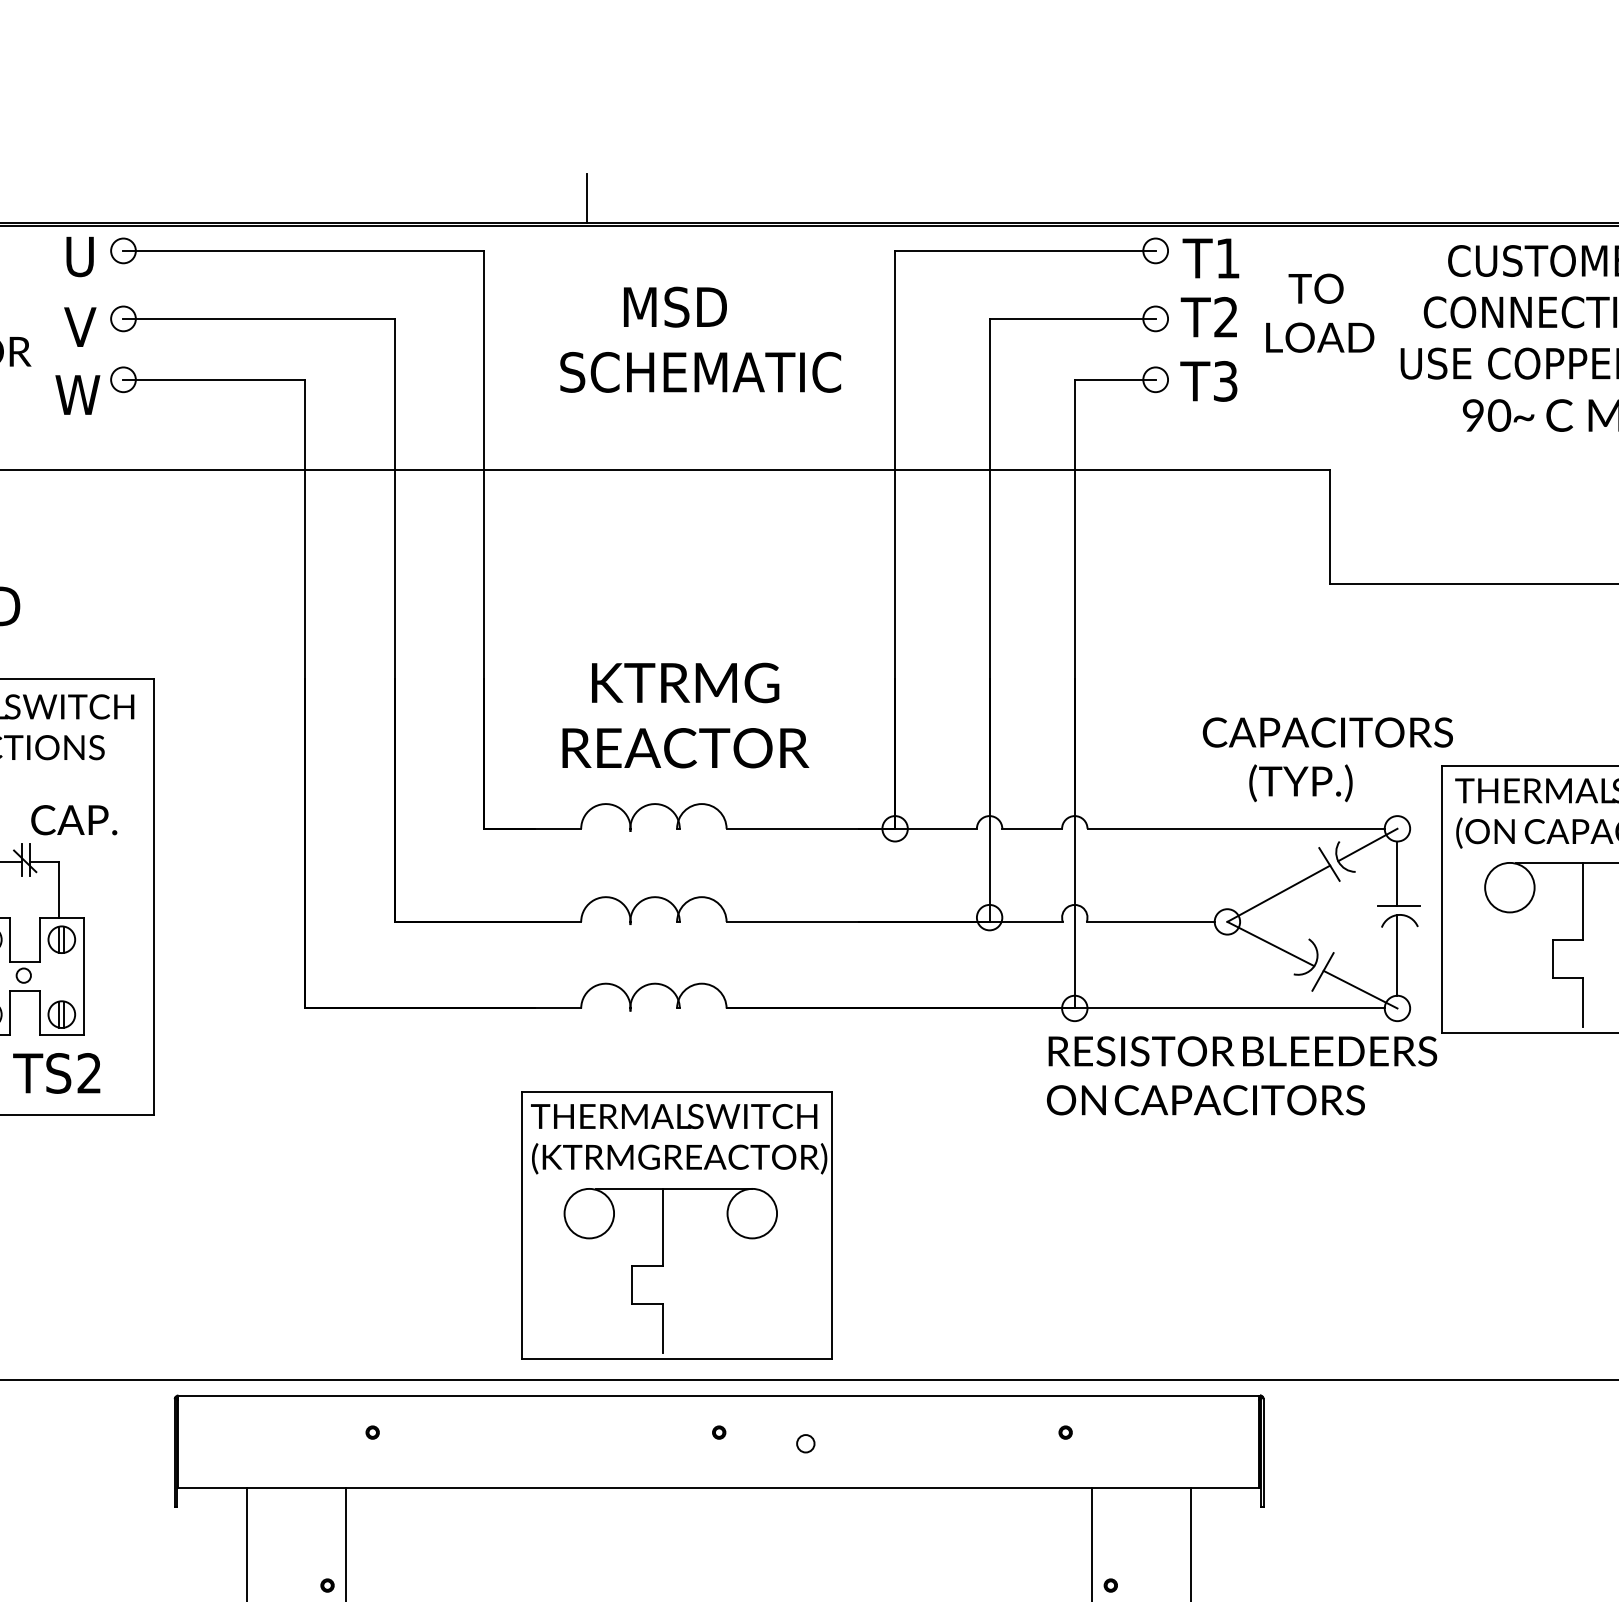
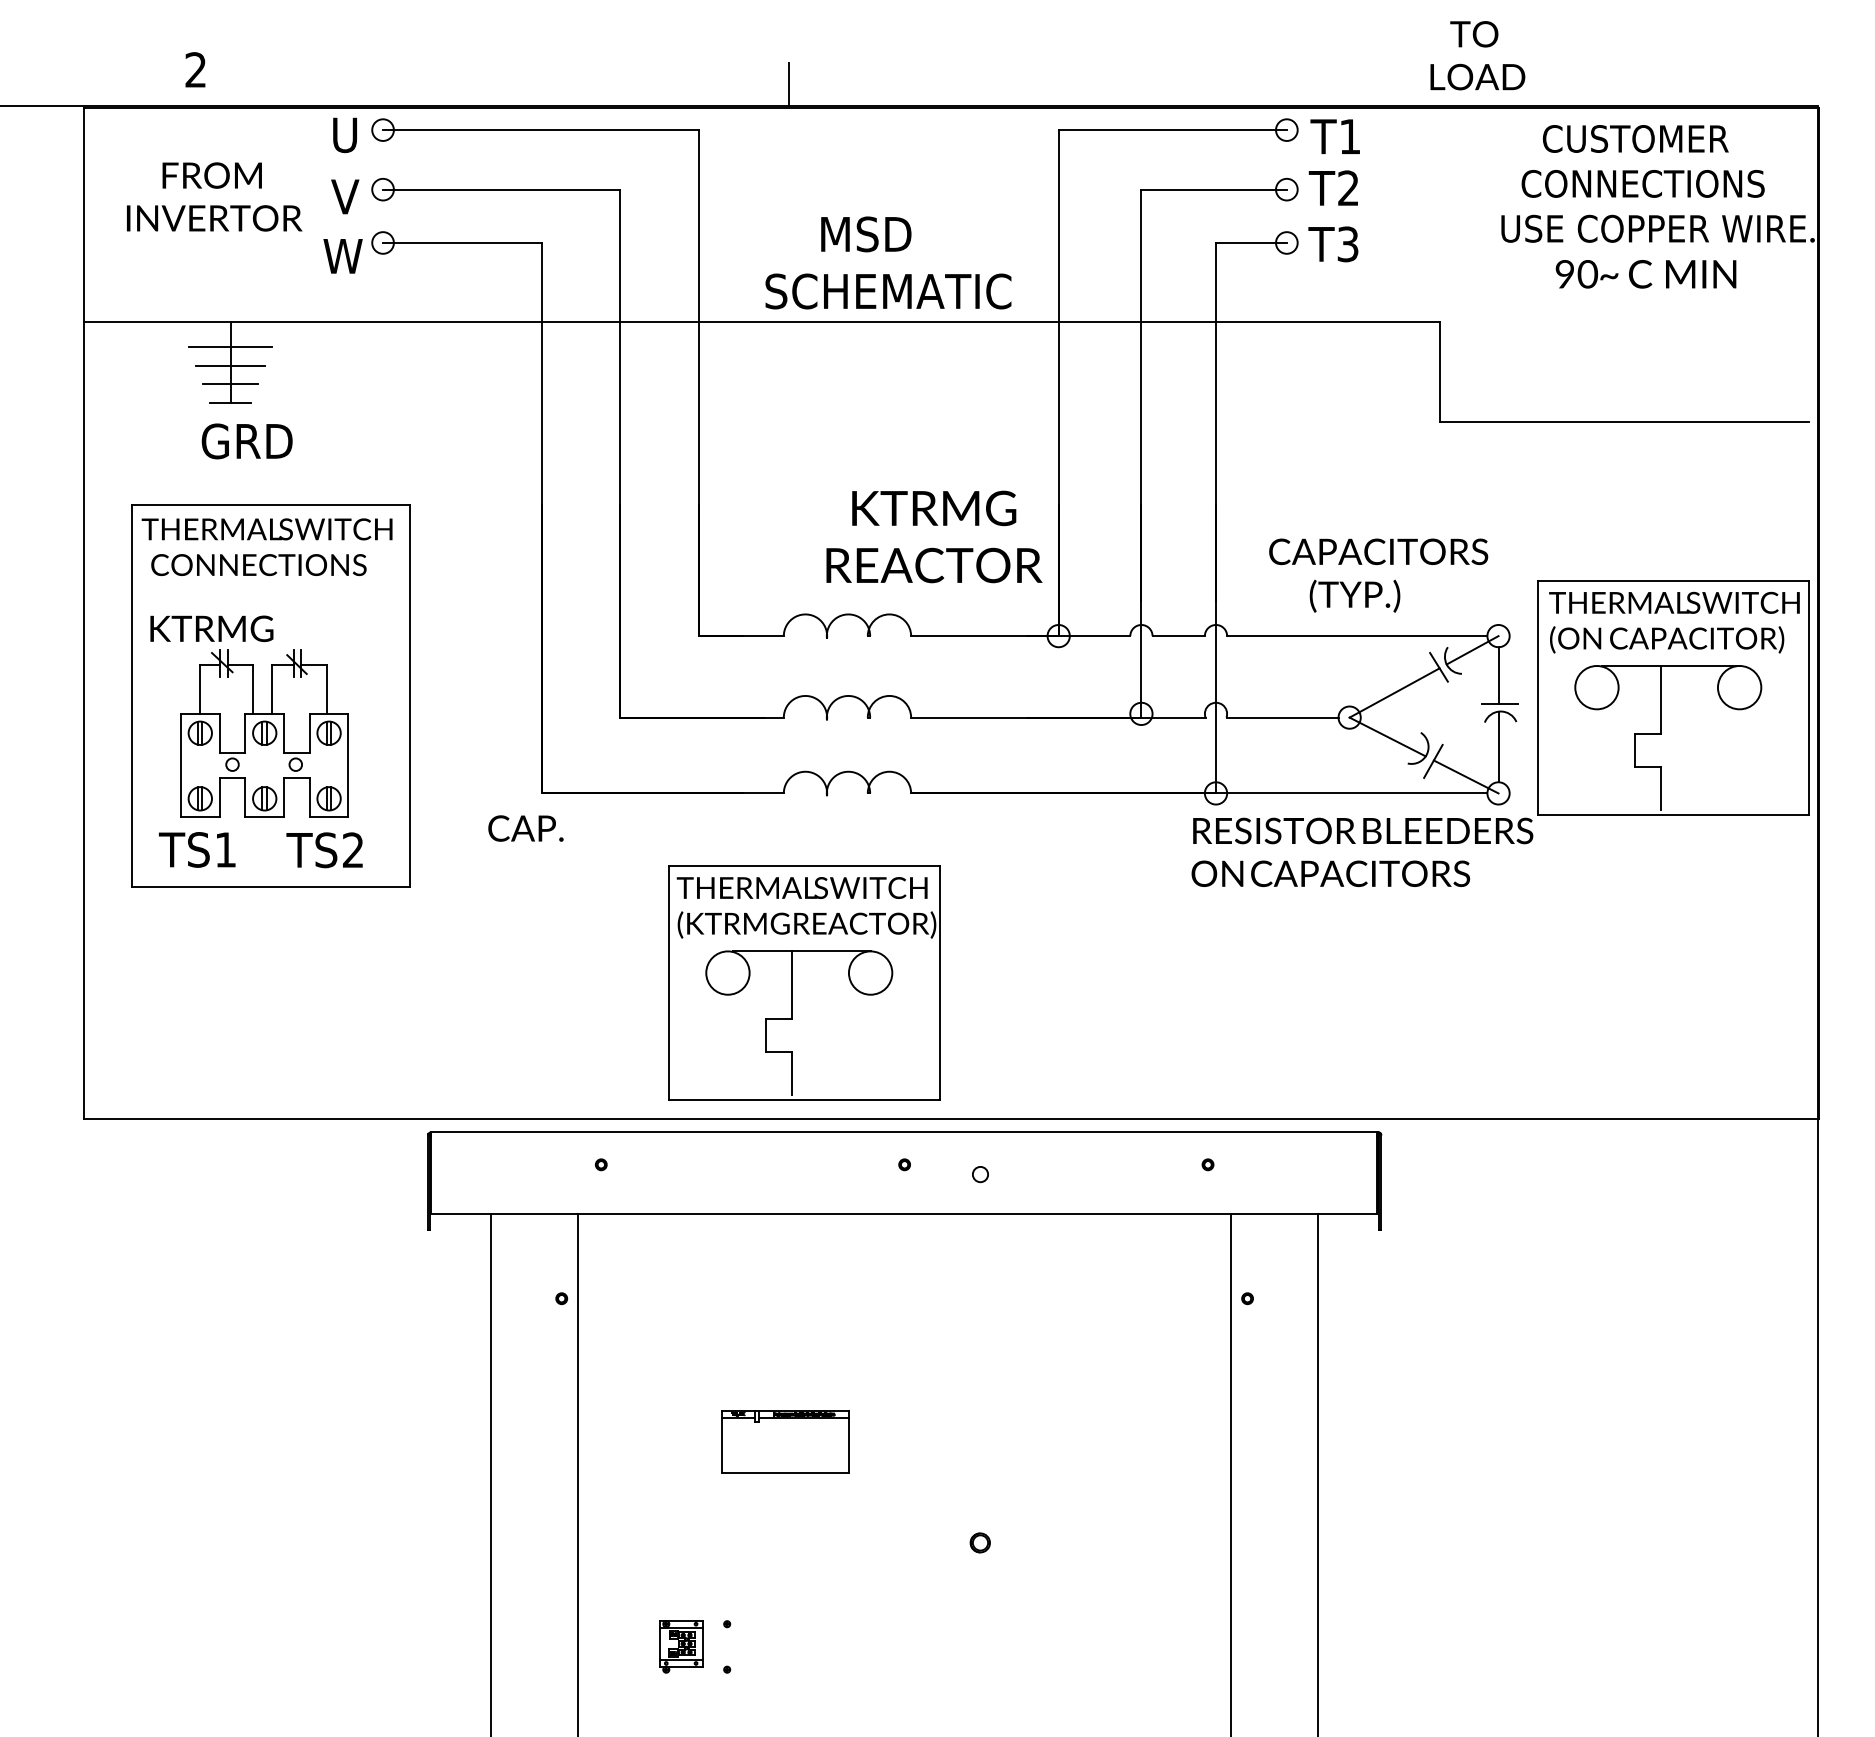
text: (1319, 313) -> (1477, 55), moved
text: (700, 339) -> (888, 262), moved
text: (685, 715) -> (934, 536), moved
text: (1327, 759) -> (1378, 575), moved
text: (73, 820) -> (525, 828), moved
part: (676, 1224) -> (804, 982), moved

